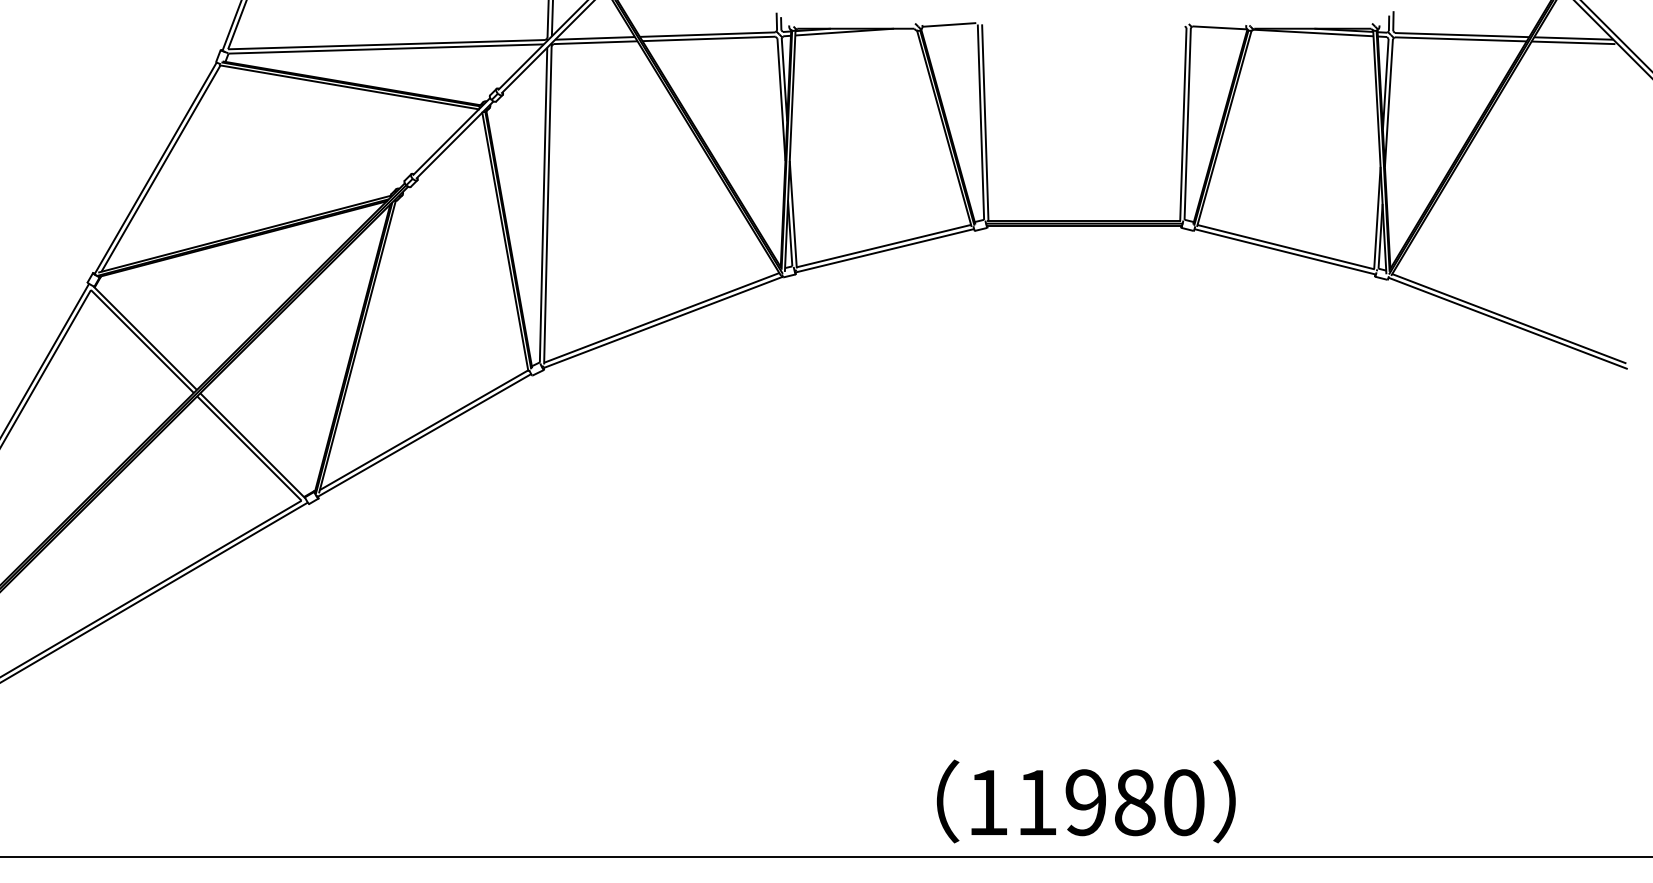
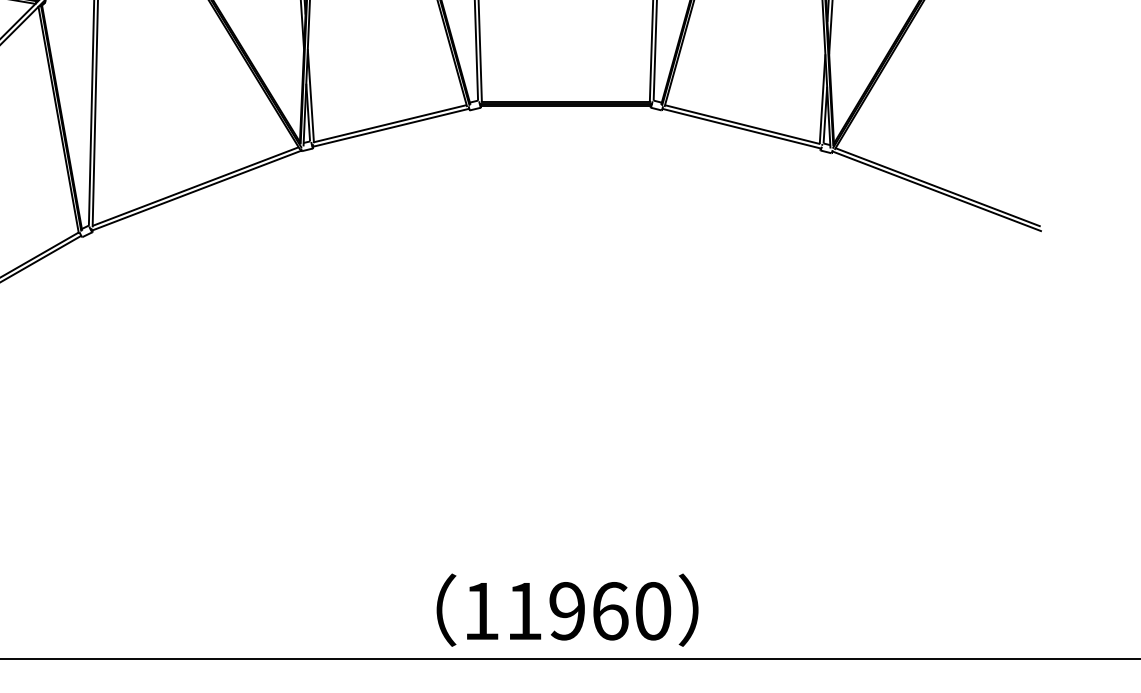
text: (1135, 802) -> (610, 611), 11980 -> 11960

